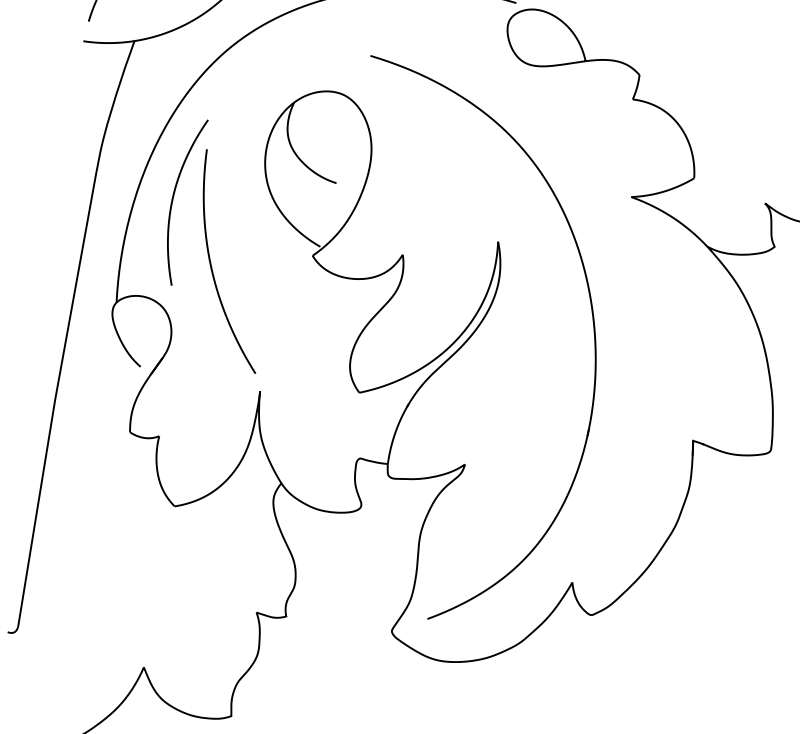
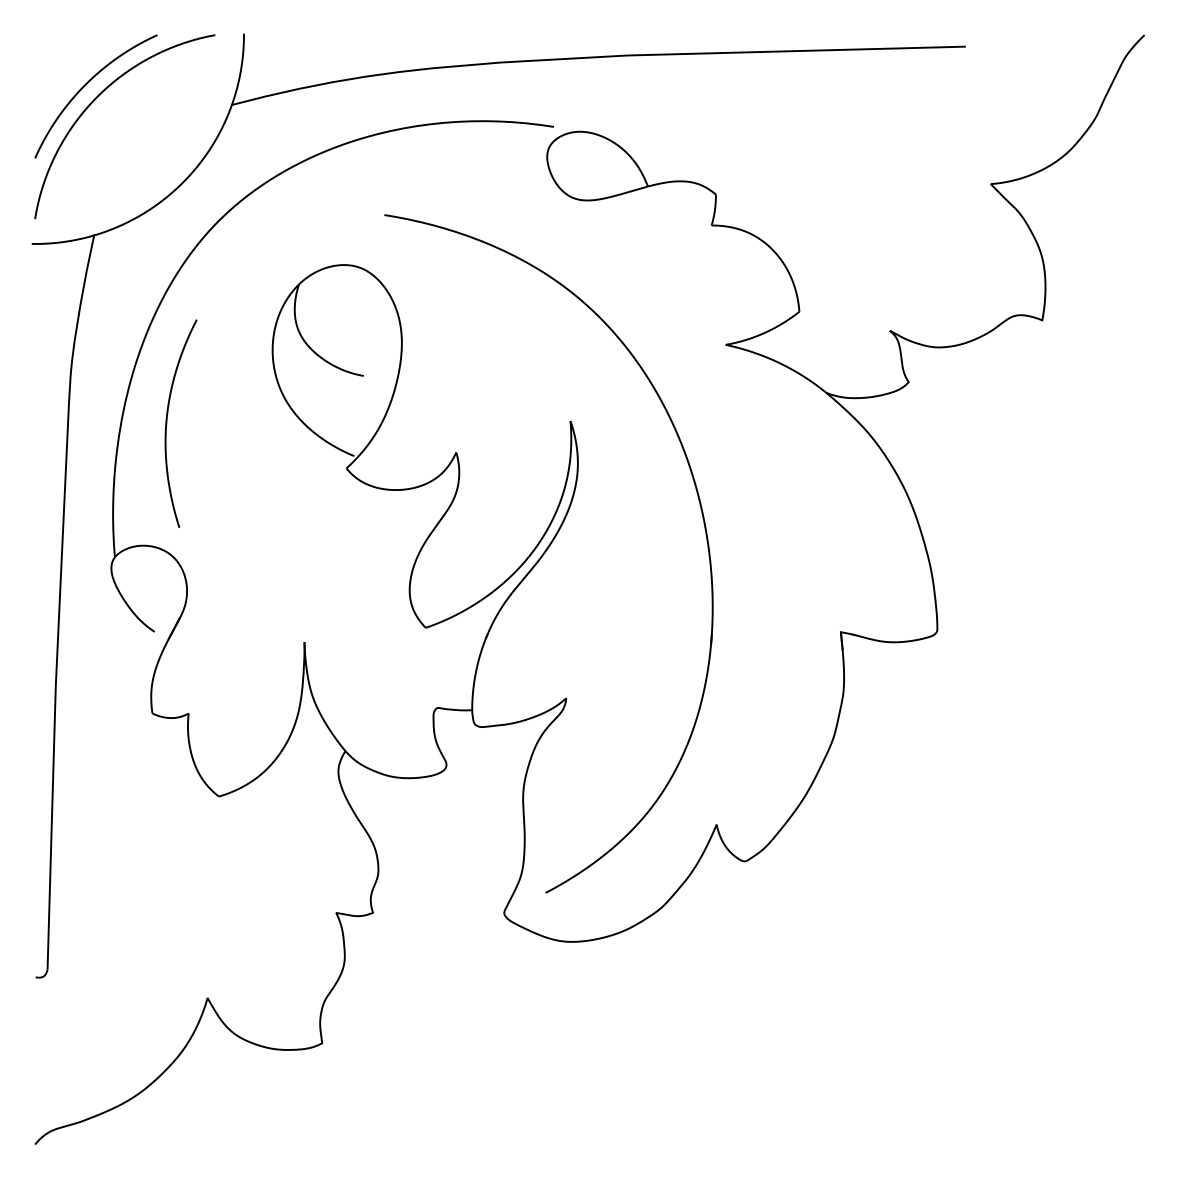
curve: (211, 264) -> (224, 495), removed

